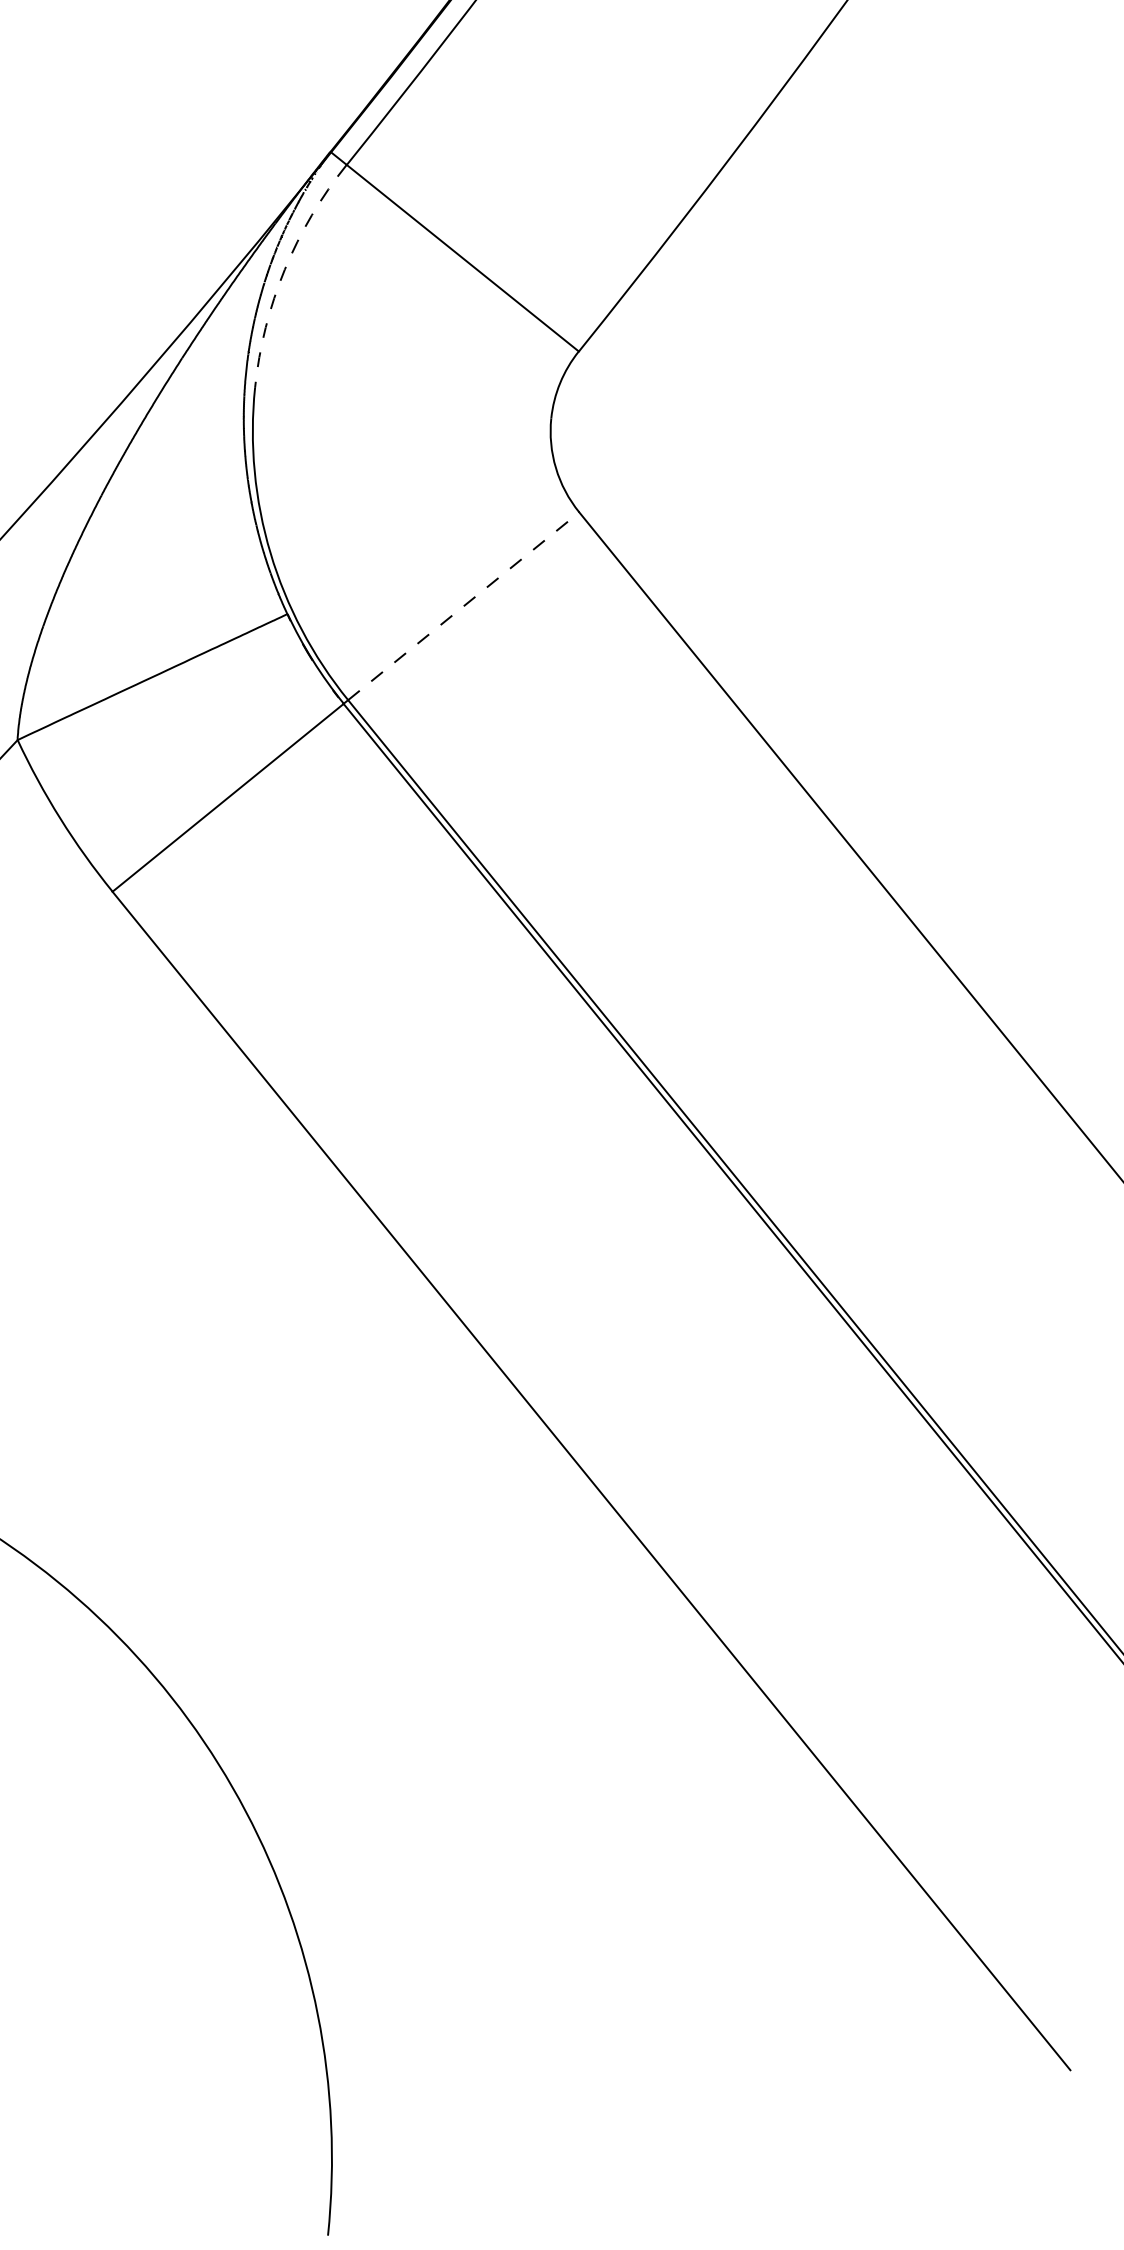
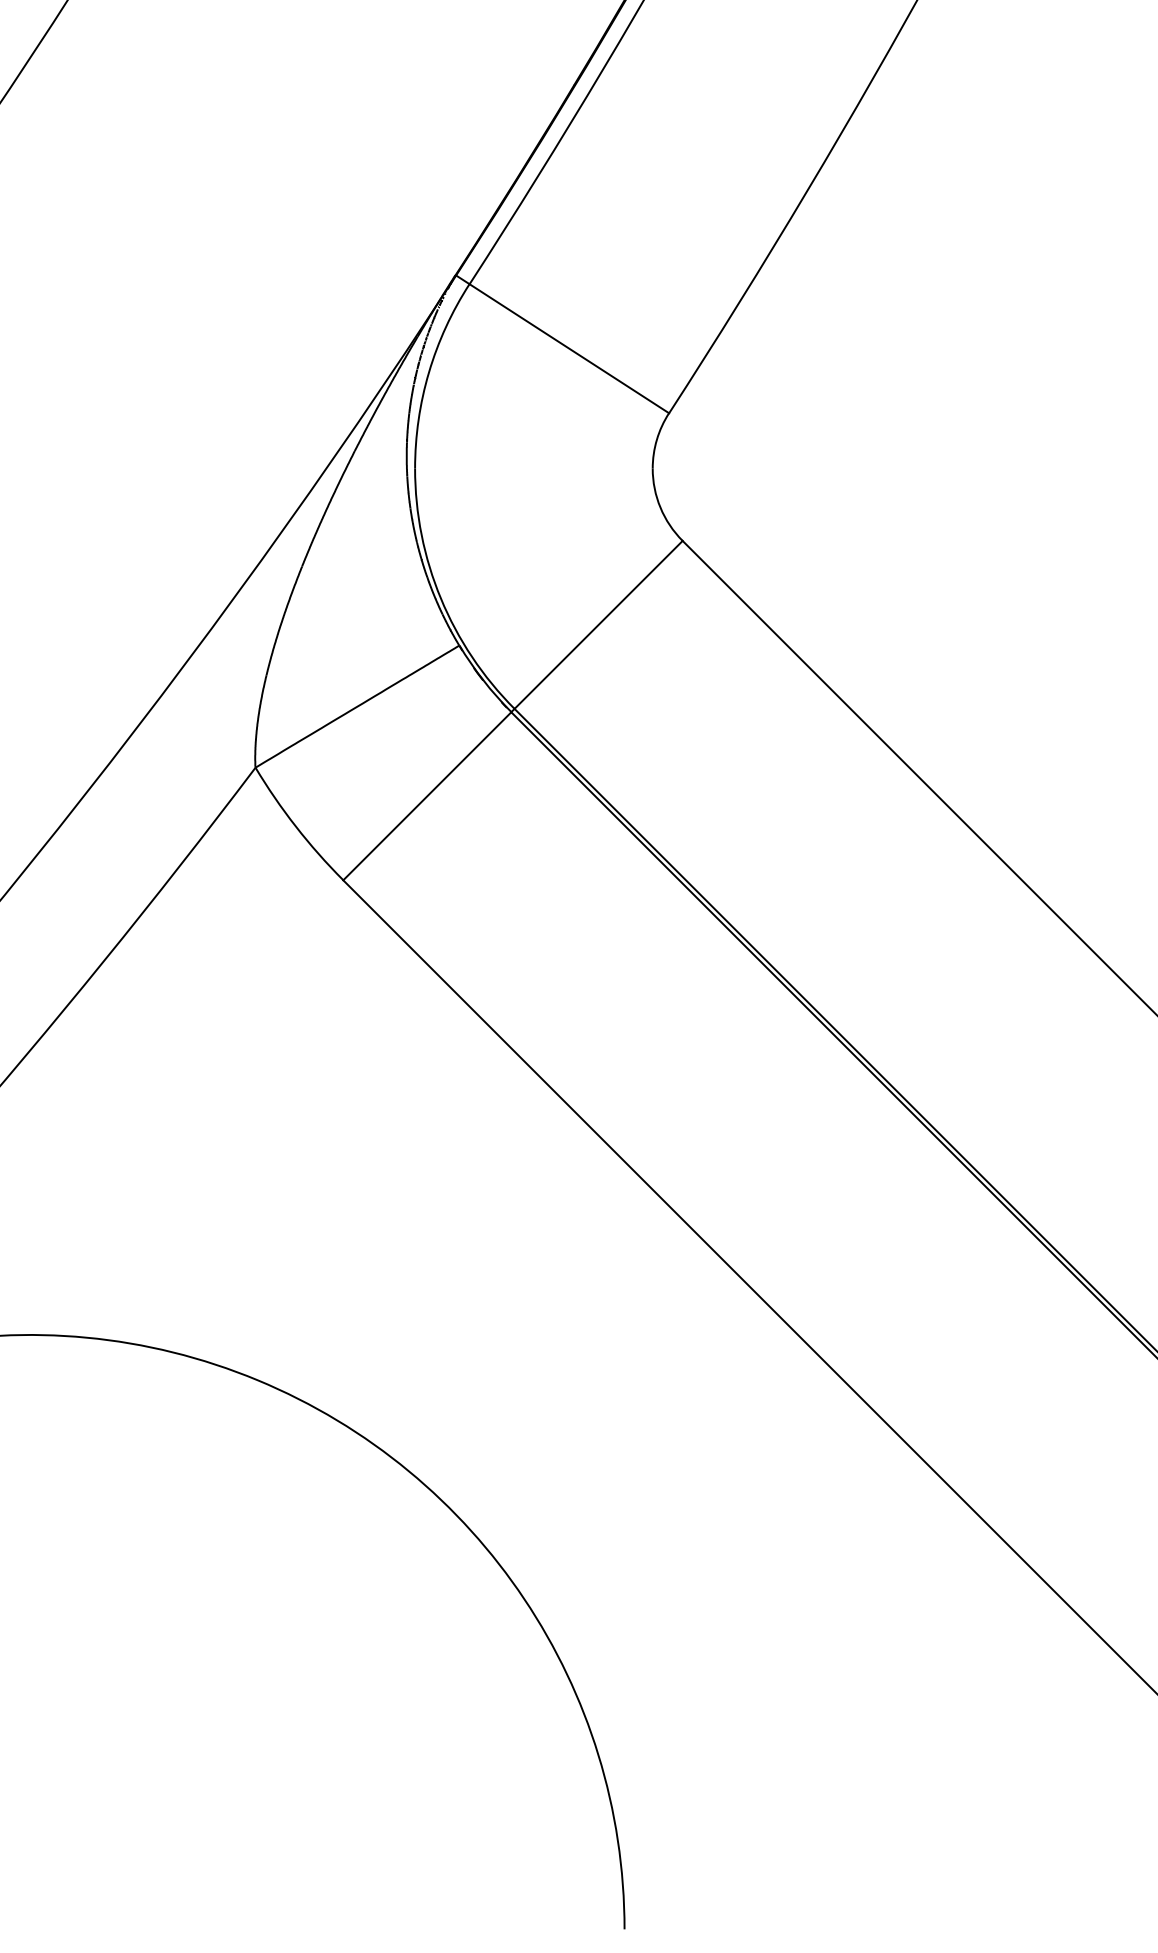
arc: (285, 269) -> (429, 372), dashed -> solid
line: (463, 605) -> (598, 624), dashed -> solid

